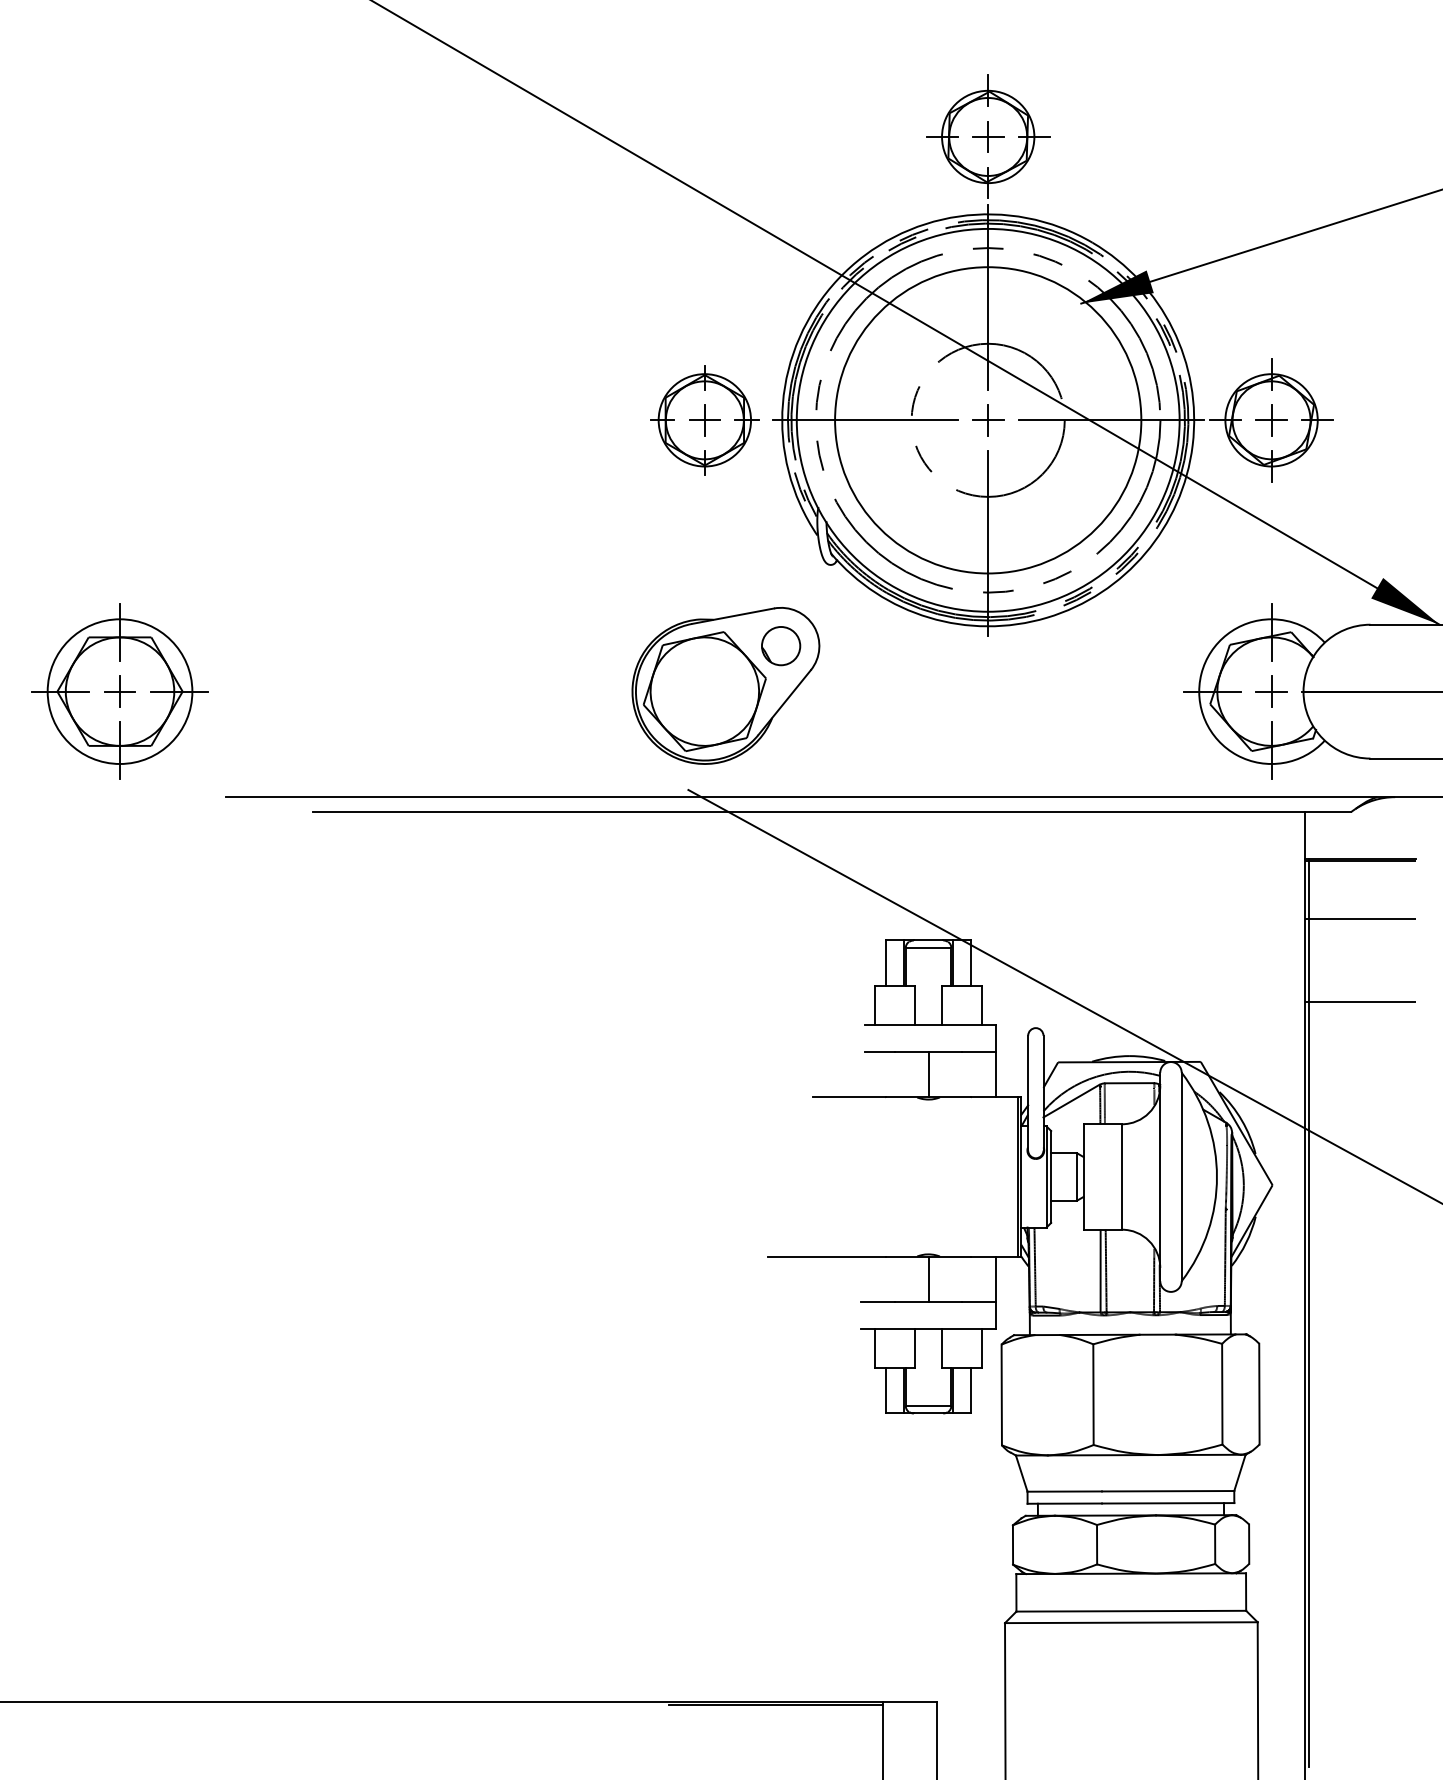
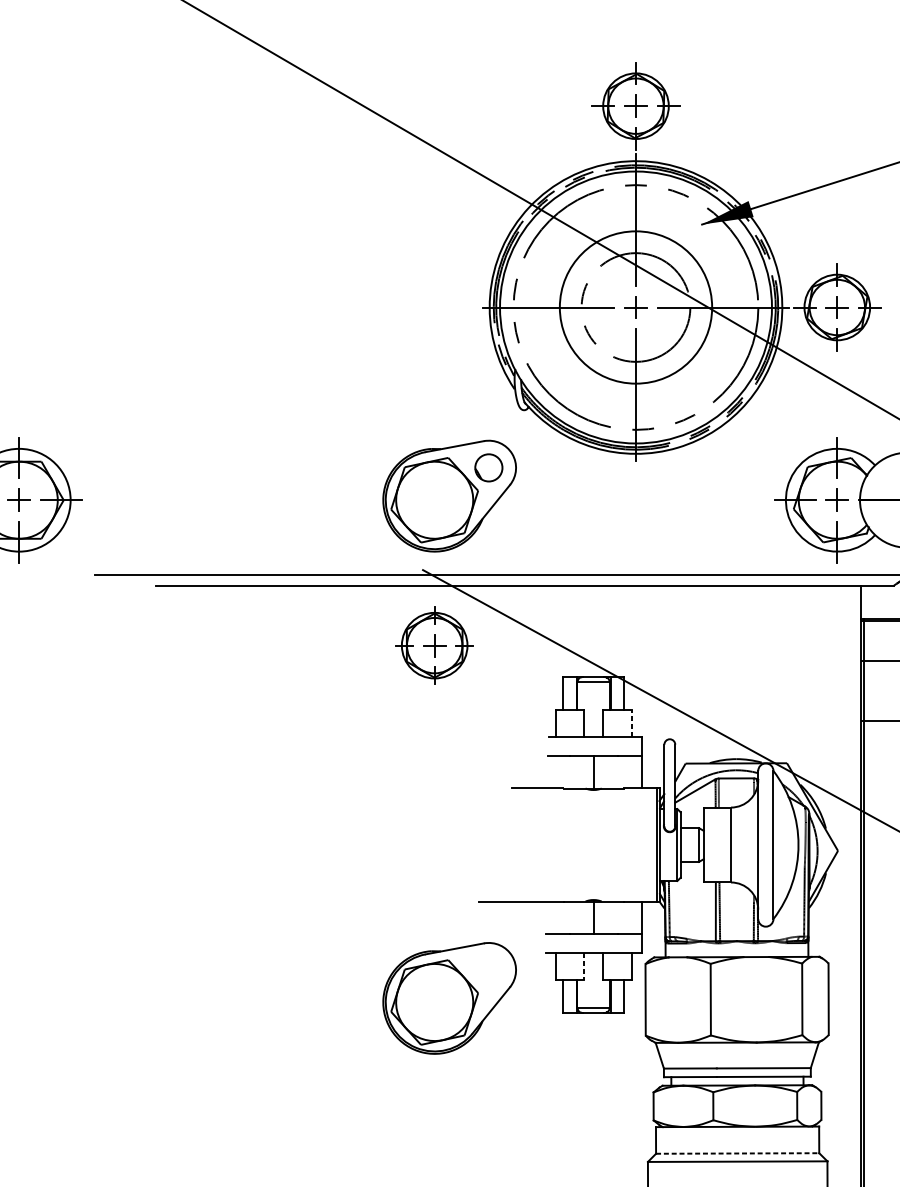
part: (704, 420) -> (434, 645), moved
circle: (988, 420) -> (636, 307), size x0.7
line: (982, 1005) -> (631, 723), solid -> dashed
line: (914, 1348) -> (583, 966), solid -> dashed
part: (725, 1392) -> (449, 998), added
line: (1131, 1611) -> (737, 1153), solid -> dashed

